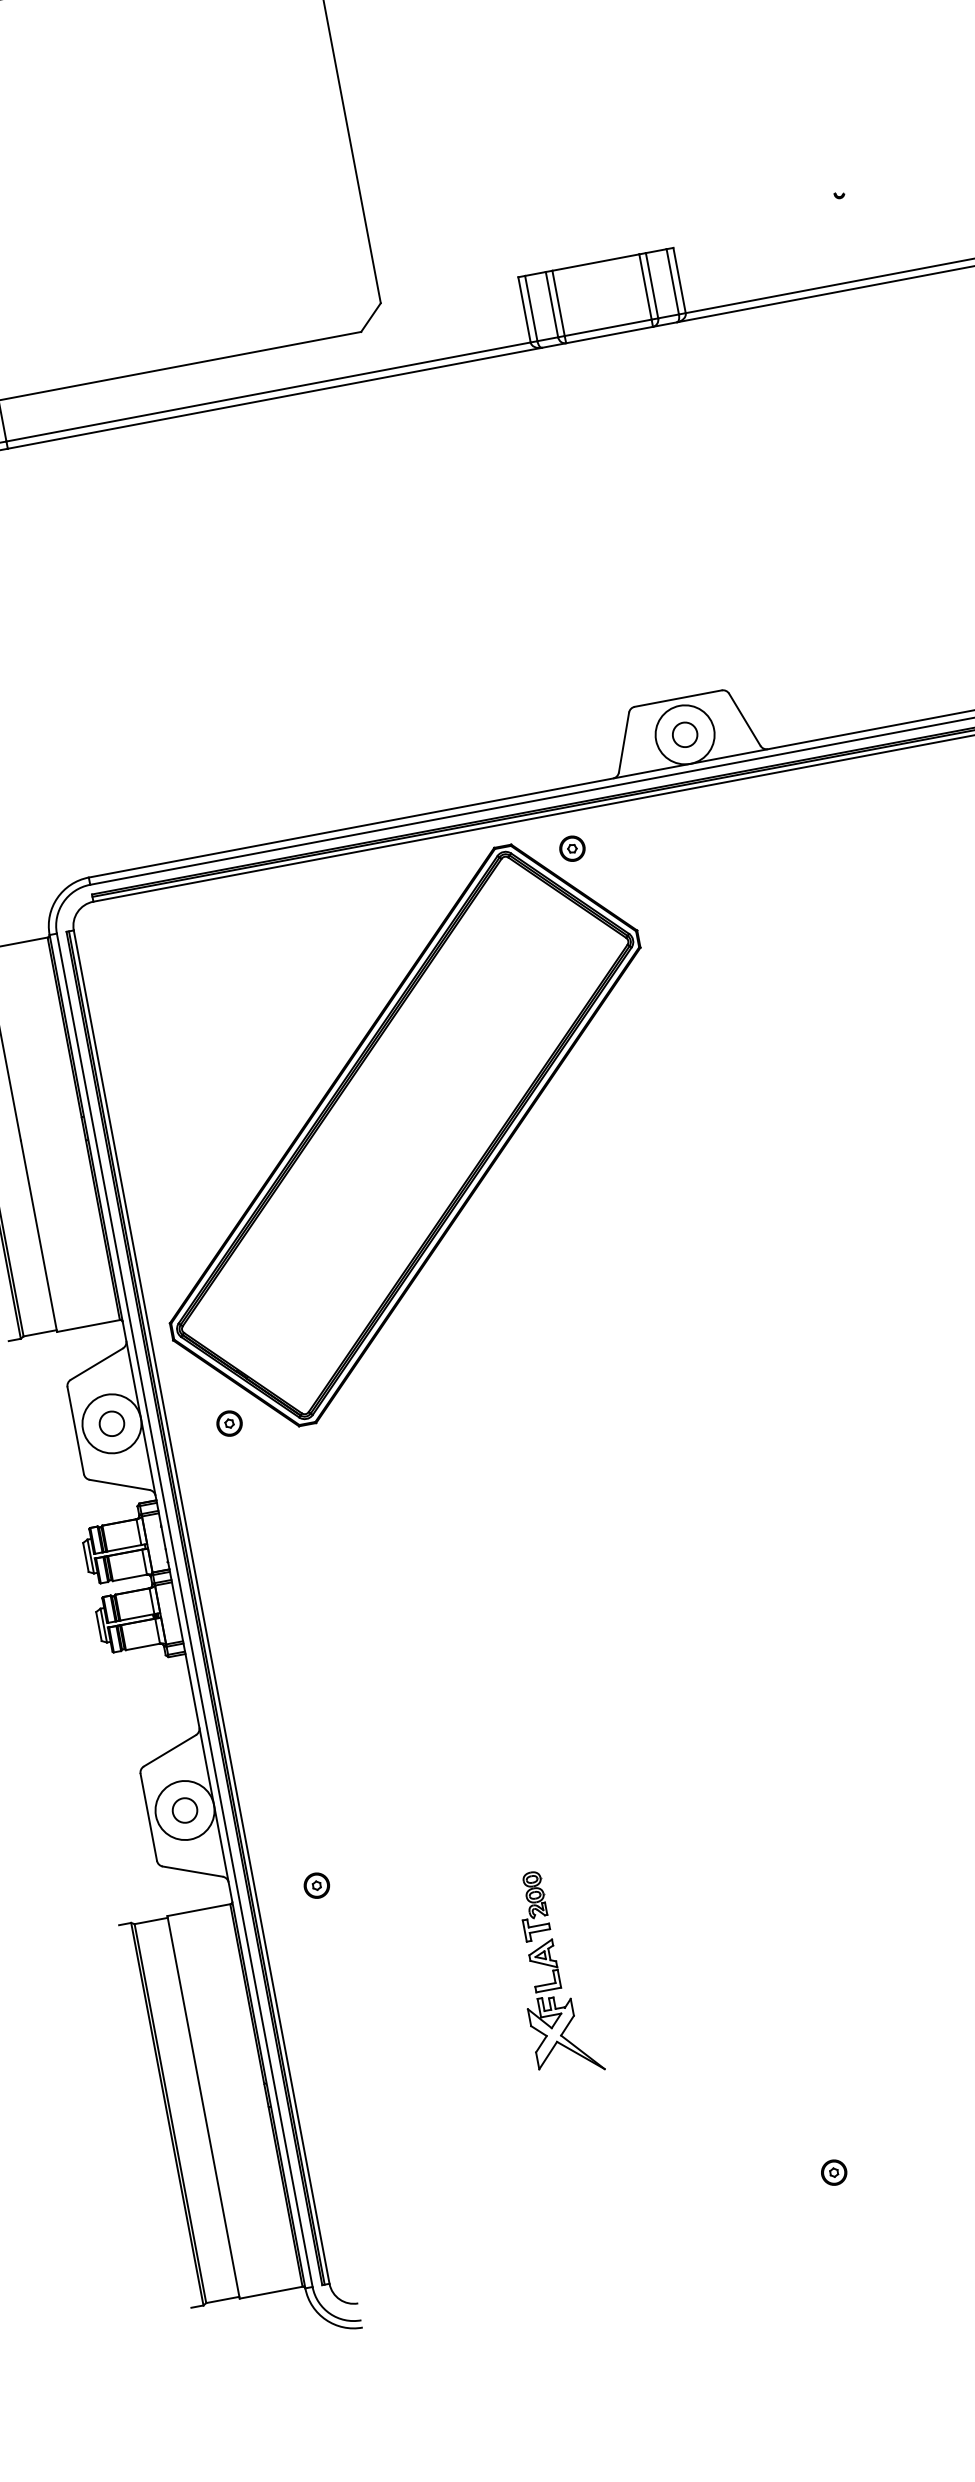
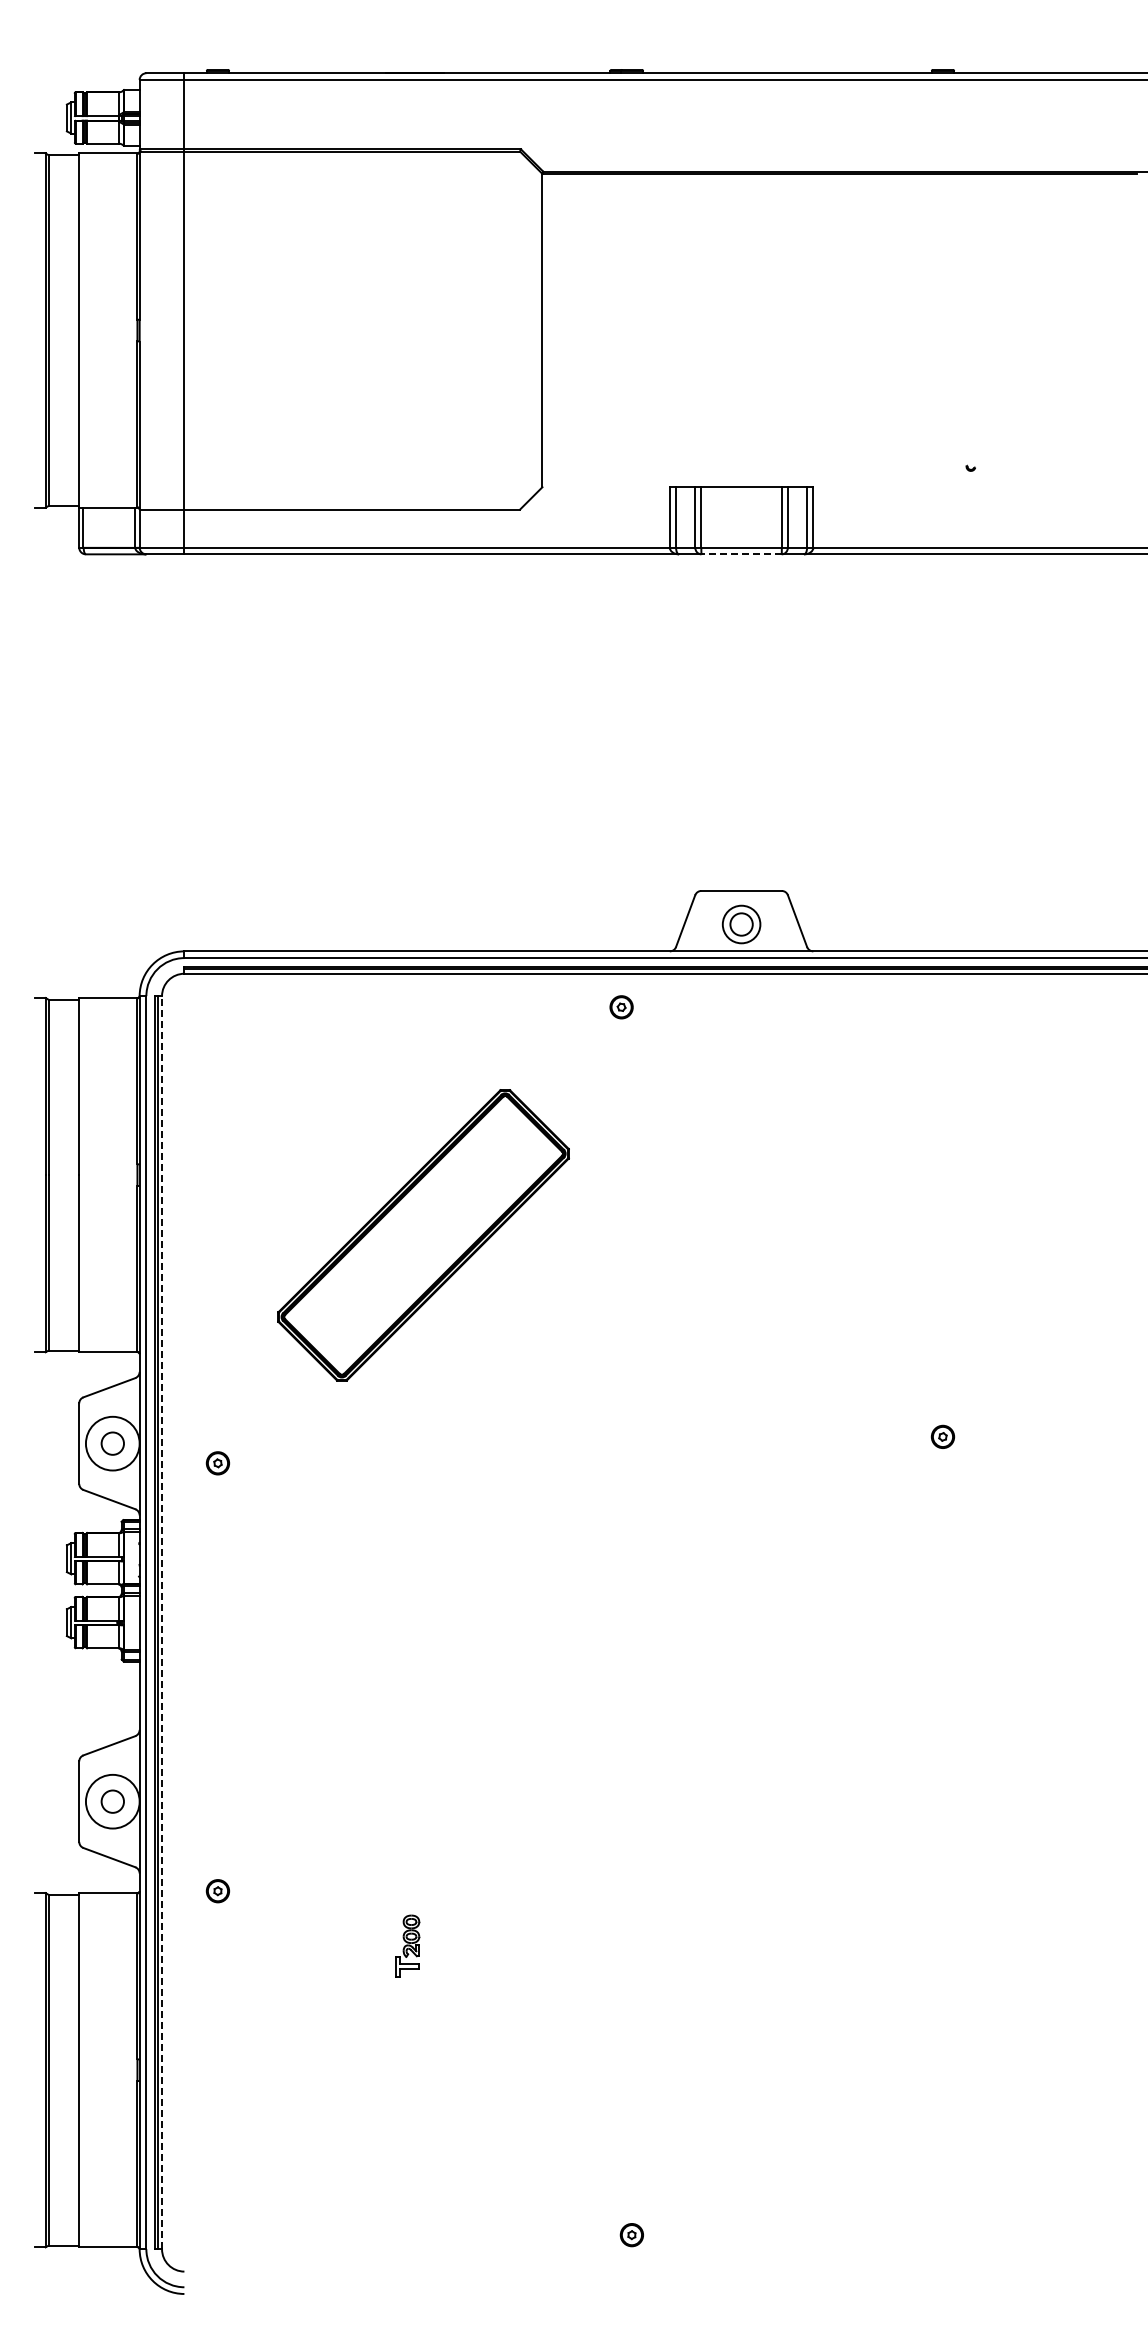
line: (609, 335) -> (741, 554), solid -> dashed
circle: (685, 734) -> (741, 924), size x0.7
part: (405, 1135) -> (423, 1235), size x0.6
line: (202, 1606) -> (162, 1622), solid -> dashed
part: (559, 2007) -> (414, 2041), removed

